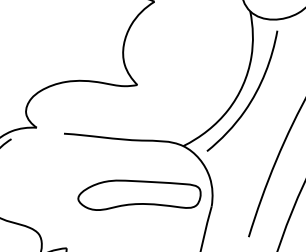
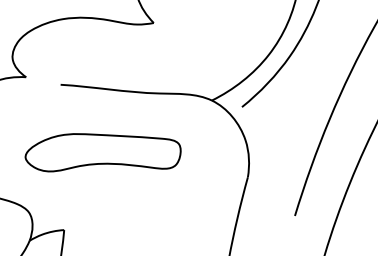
part: (139, 194) -> (103, 151), moved

